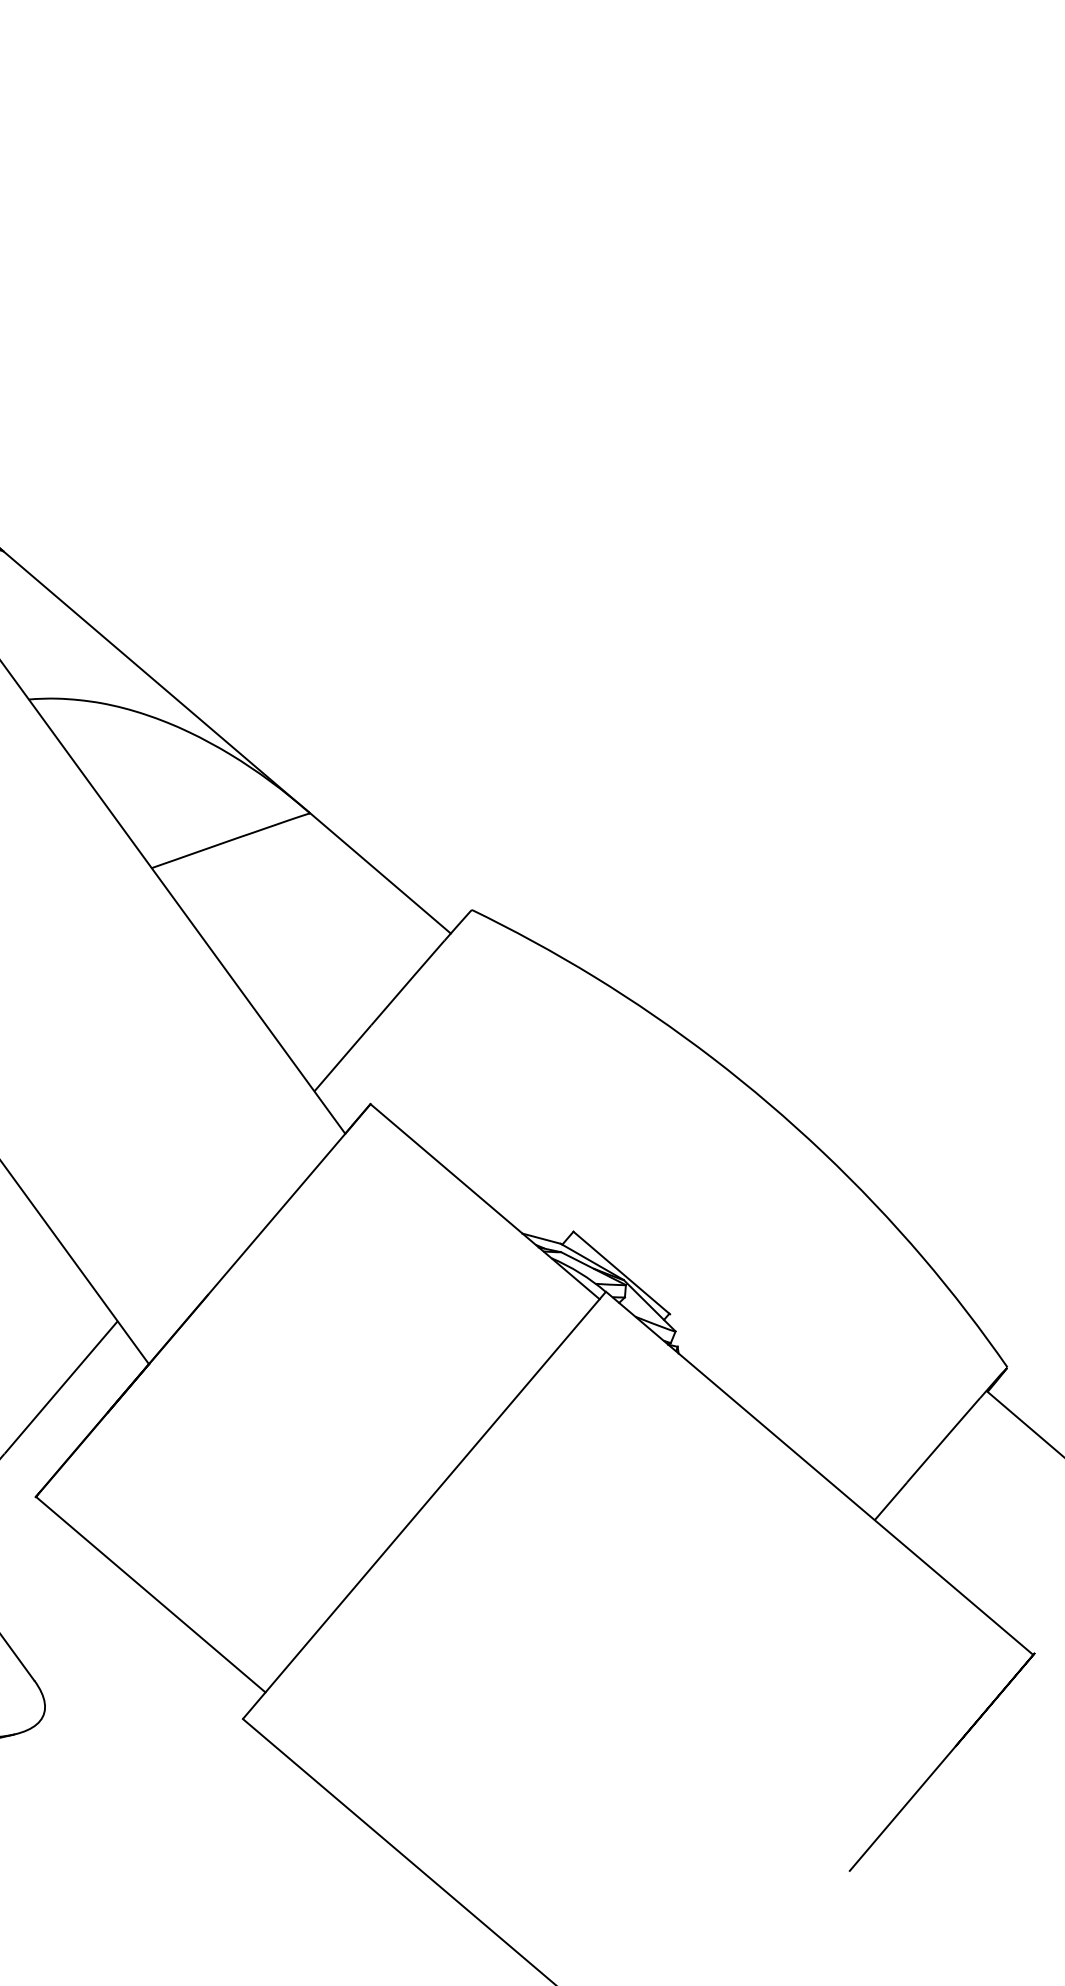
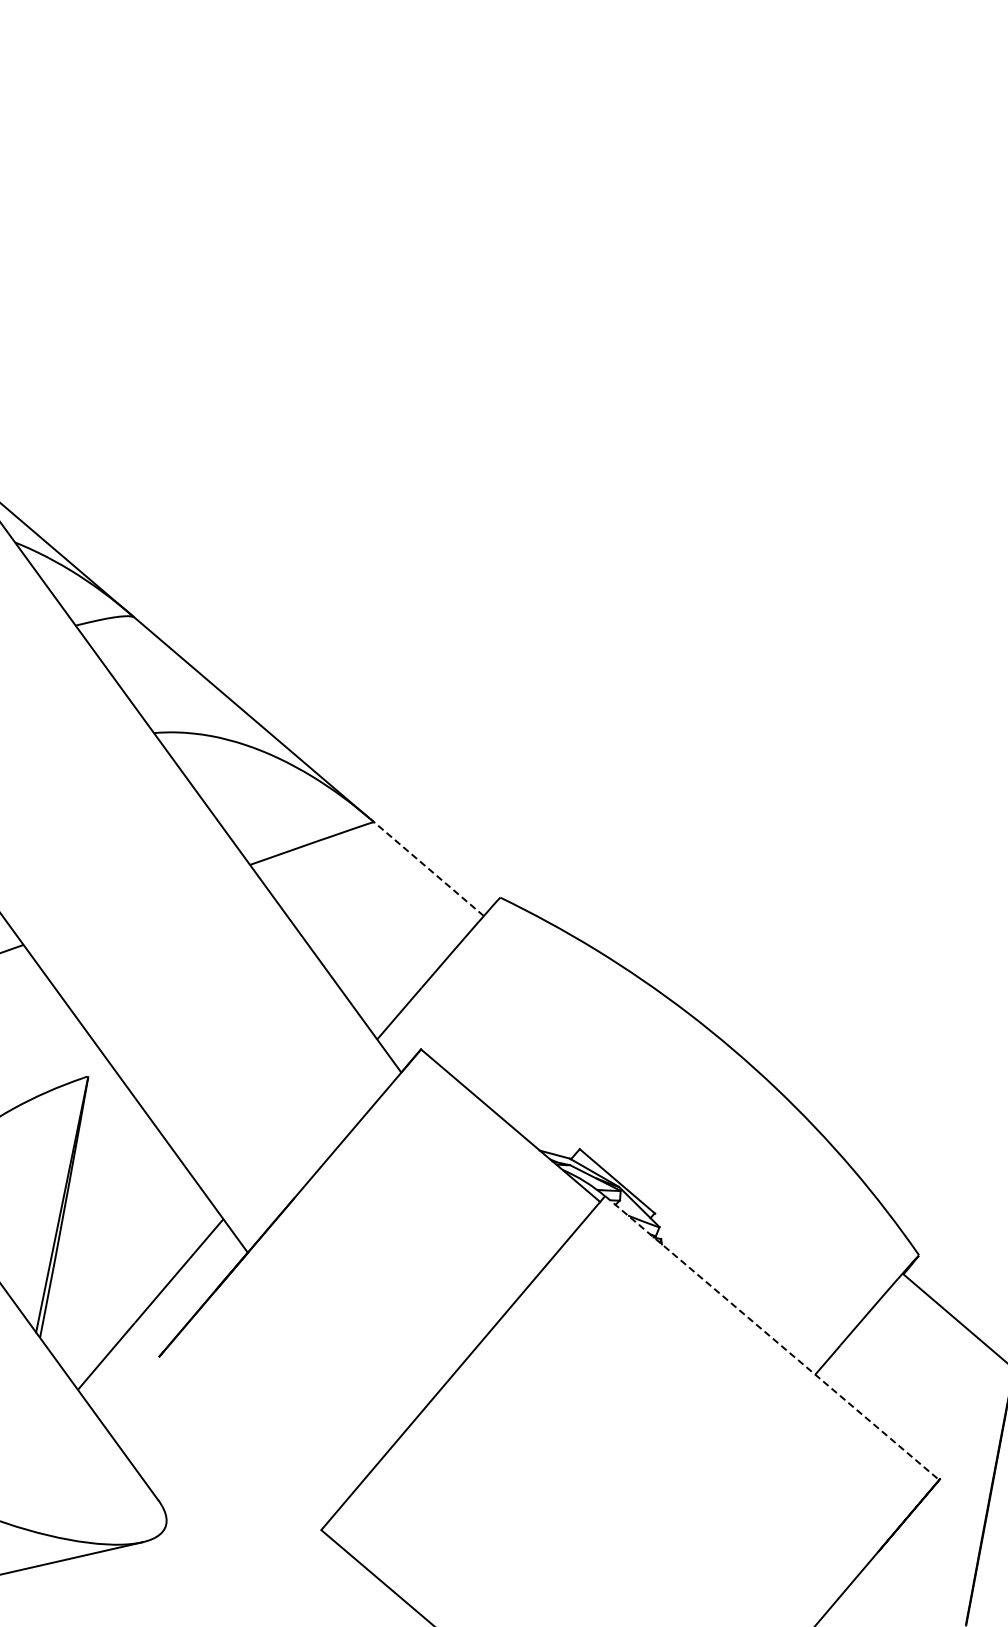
line: (378, 871) -> (427, 867), solid -> dashed
line: (820, 1473) -> (772, 1338), solid -> dashed
line: (149, 1594) -> (248, 1432), removed

